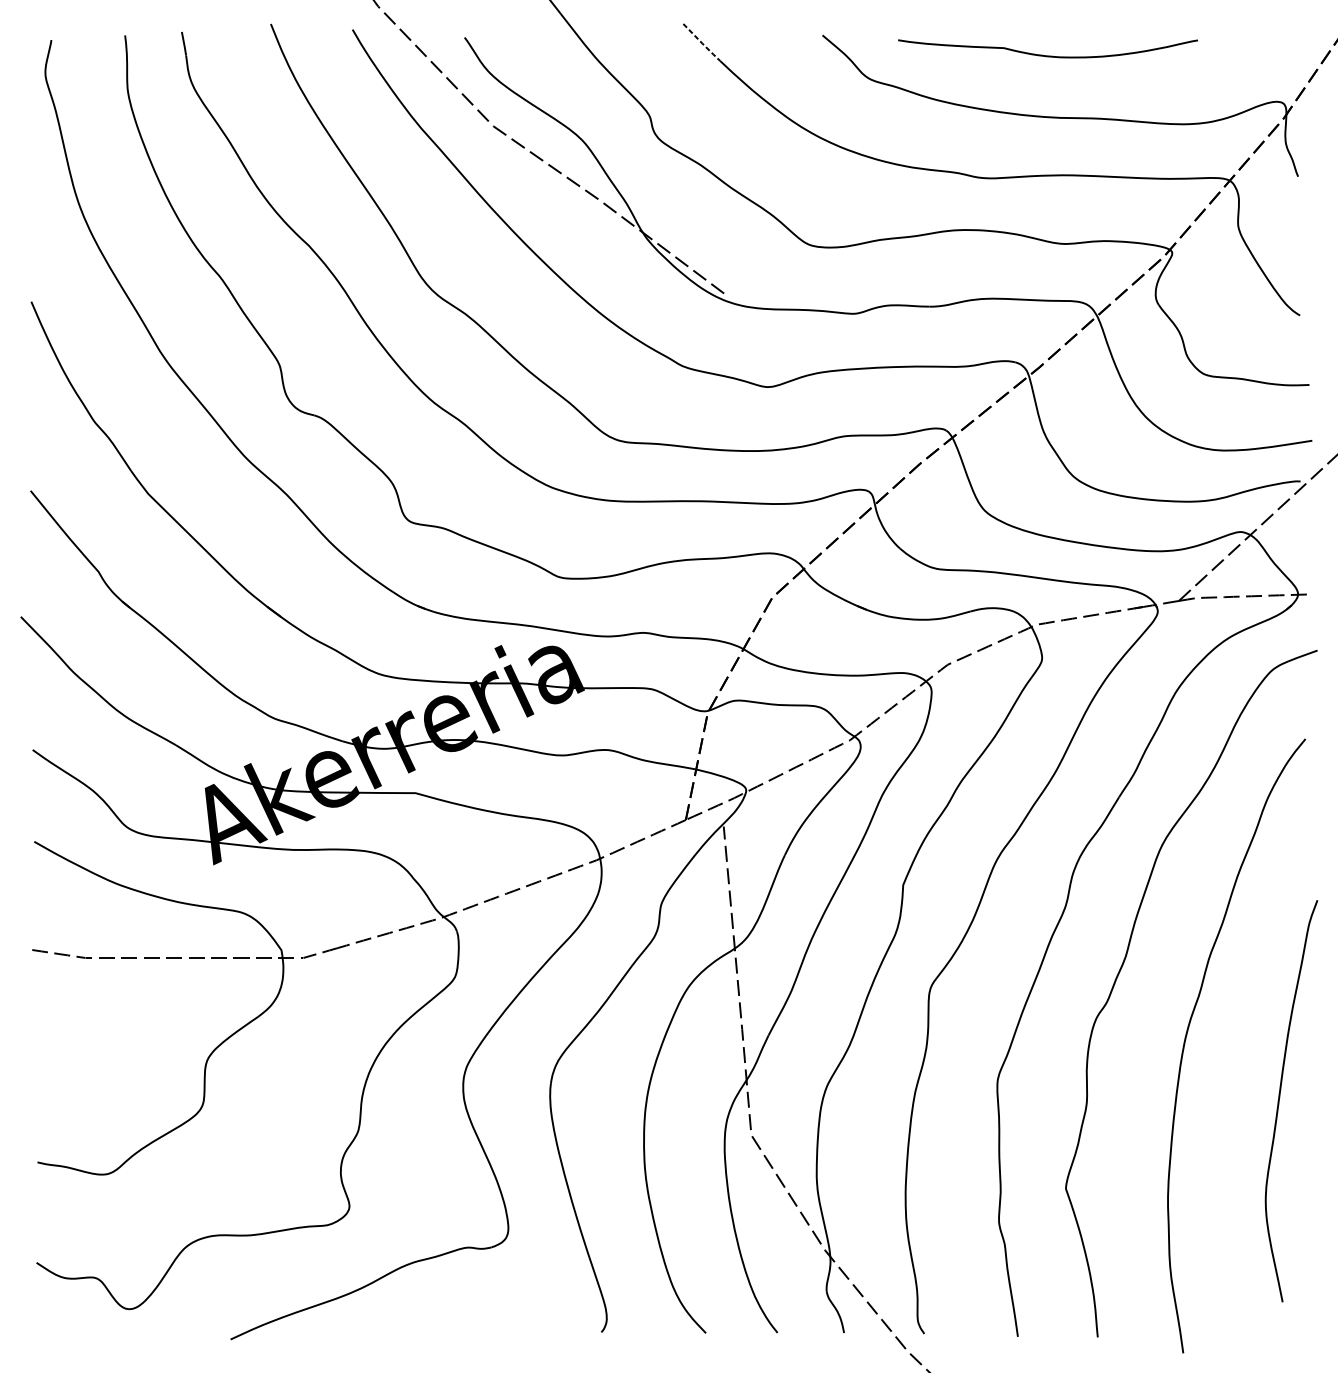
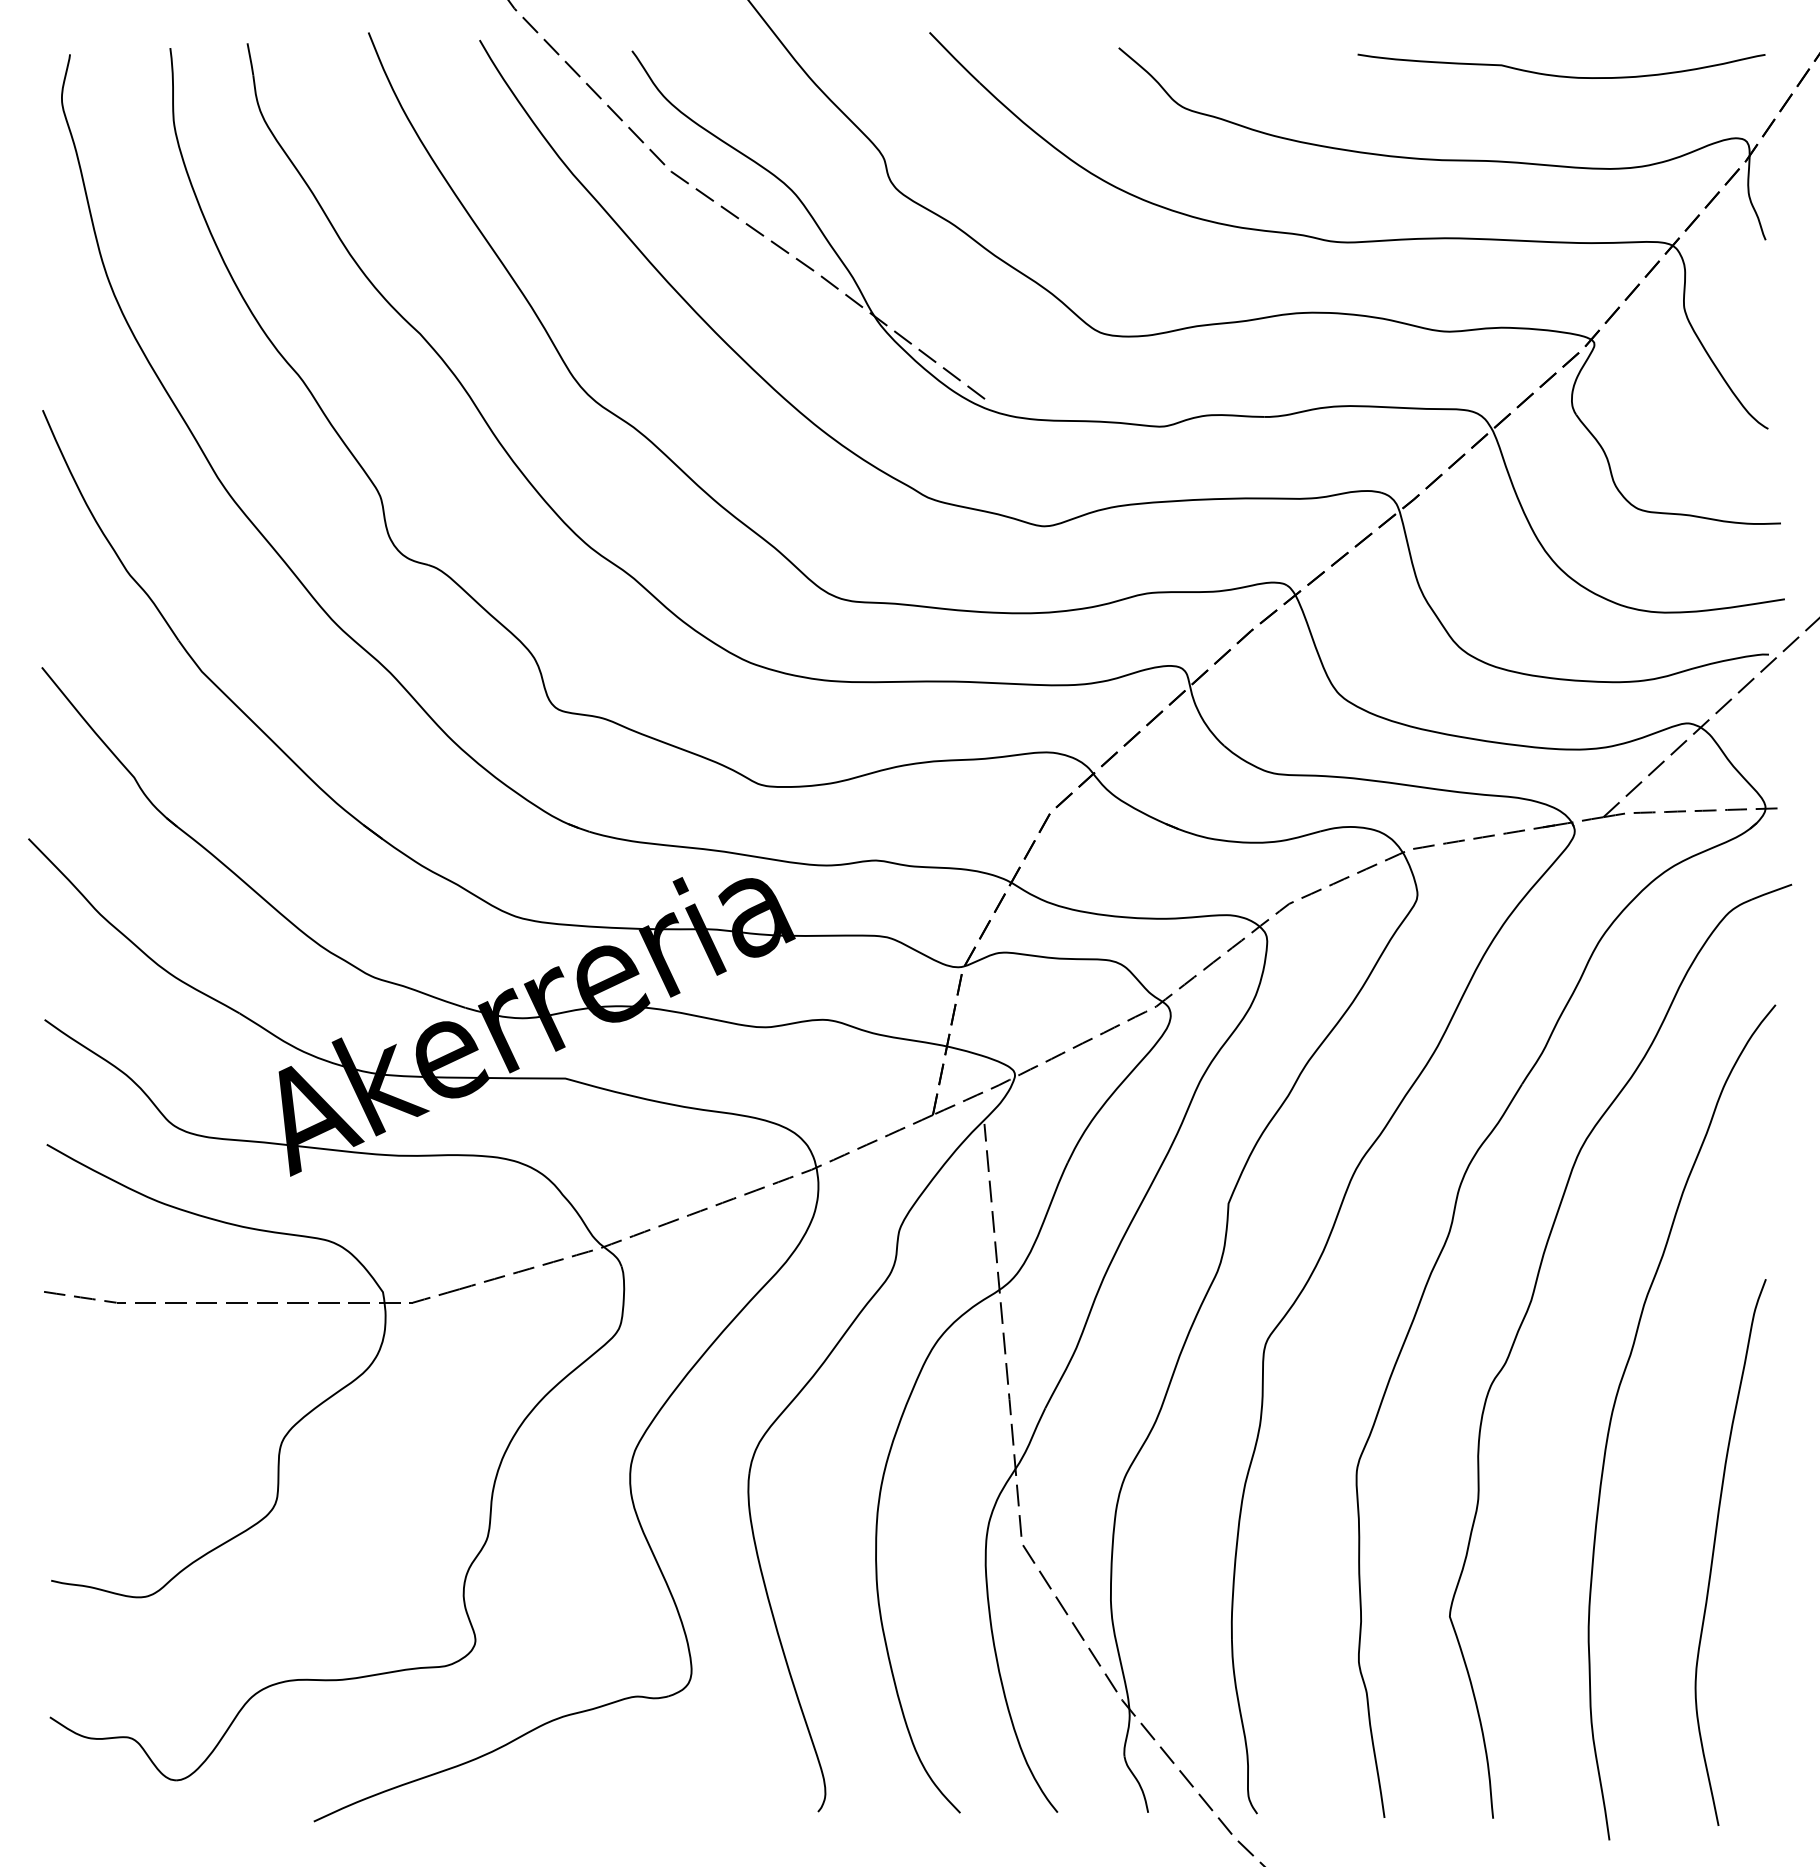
line: (702, 43) -> (955, 58), dashed -> solid
curve: (1048, 55) -> (1561, 75), moved
curve: (1279, 1101) -> (1714, 1552), moved

